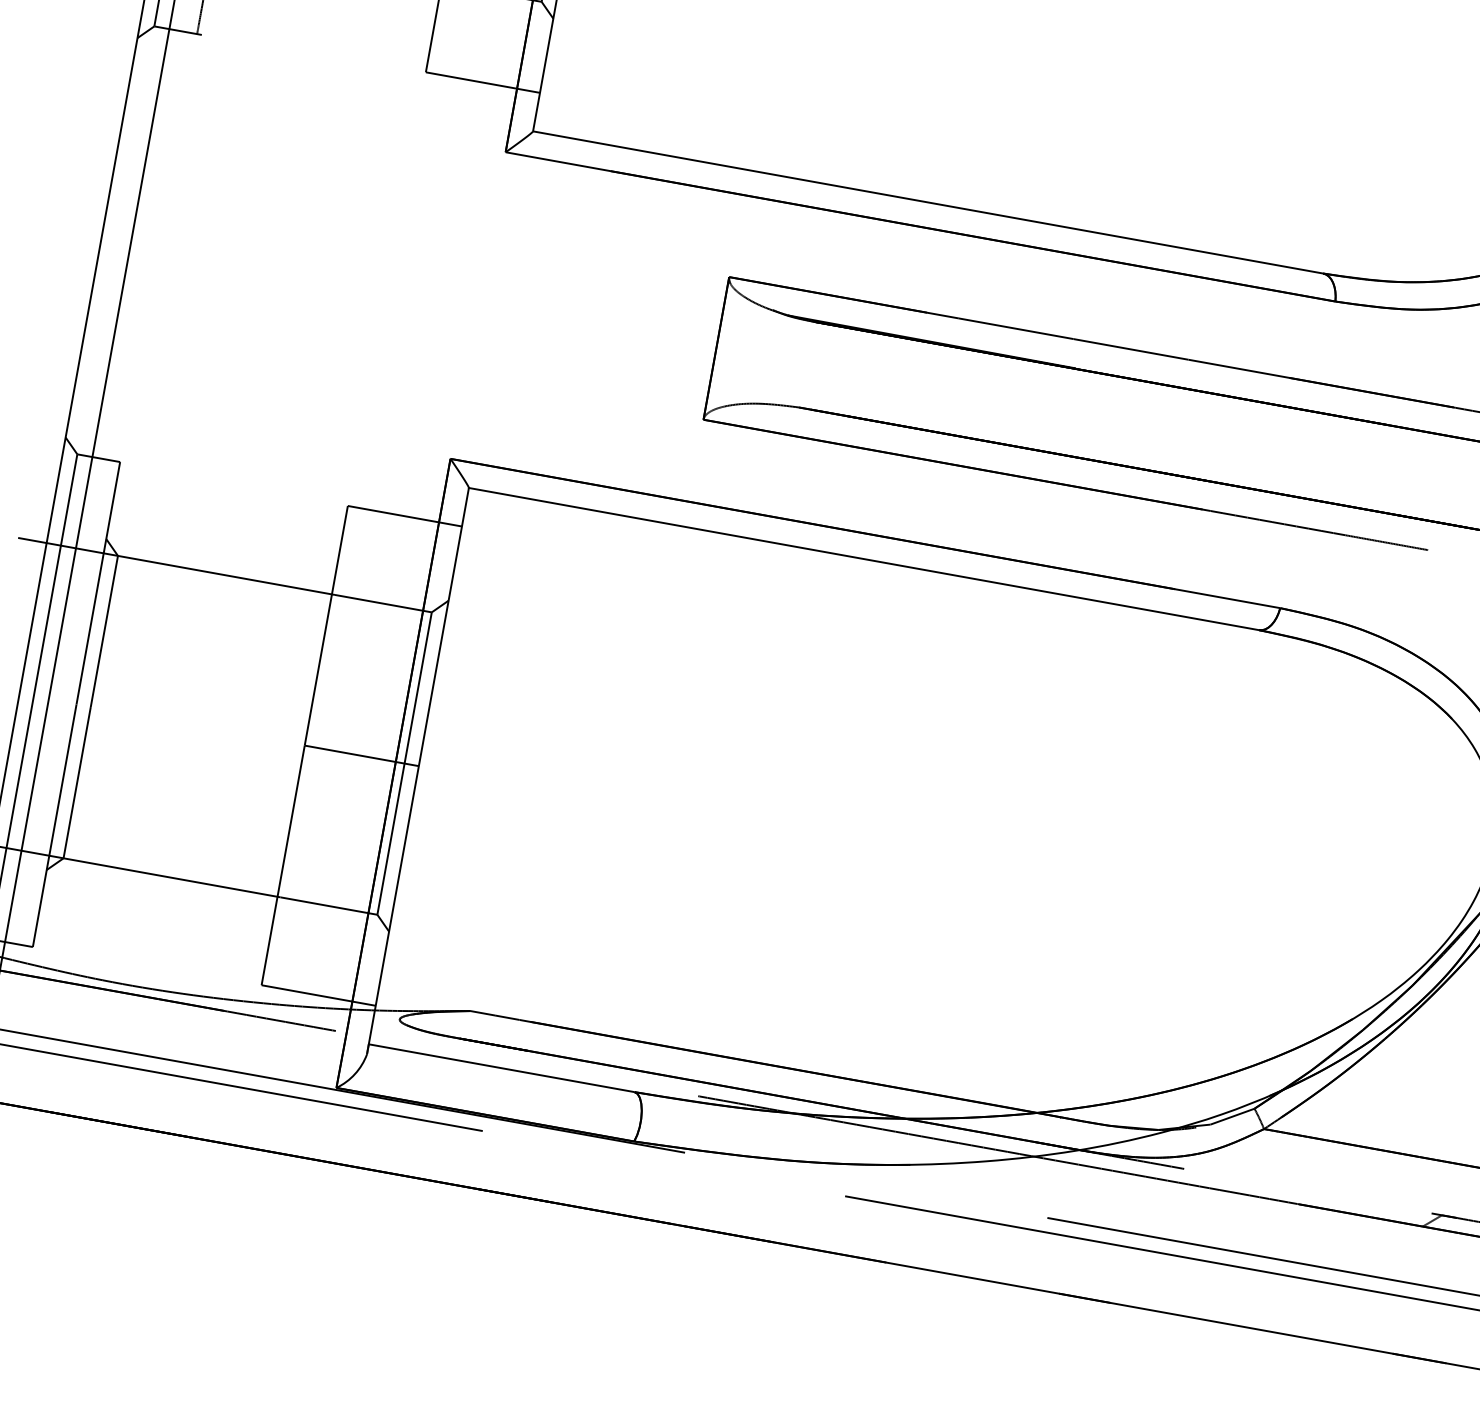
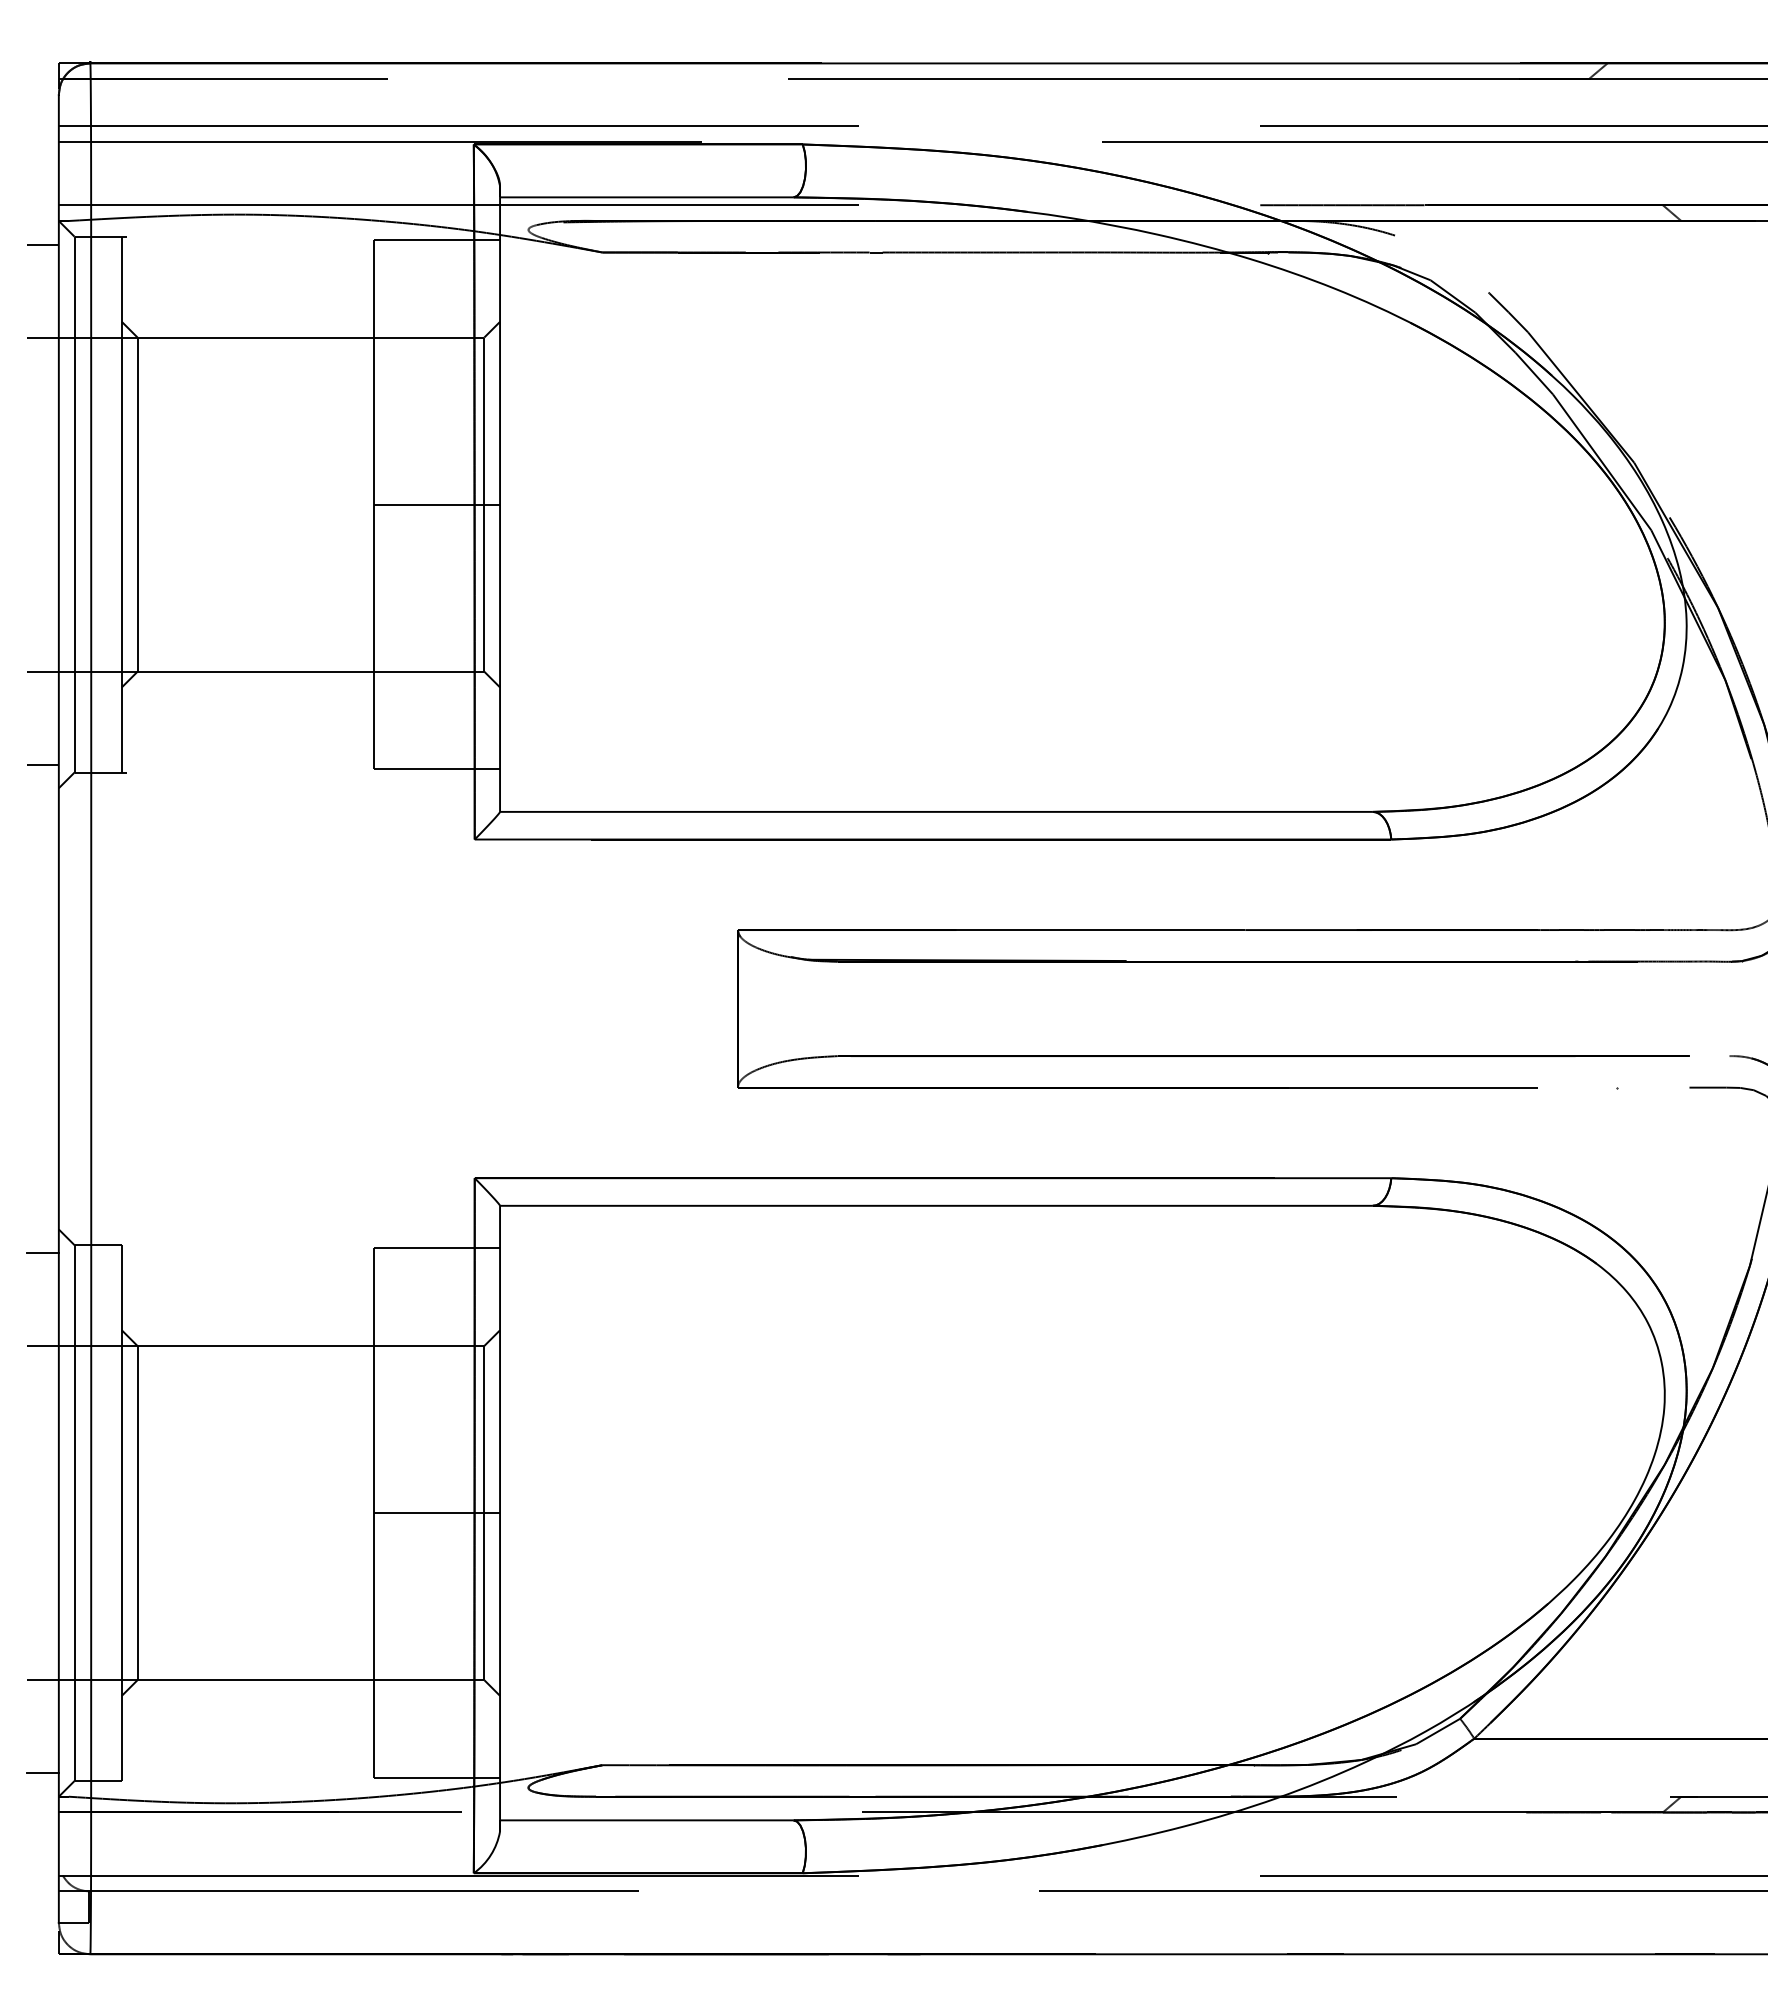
line: (126, 13) -> (42, 764), added
line: (46, 456) -> (42, 1253), added

